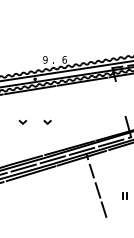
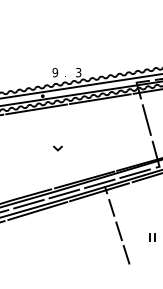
text: (64, 59) -> (78, 72), 6 -> 3
line: (120, 98) -> (146, 119), added
line: (22, 122) -> (27, 148), removed

